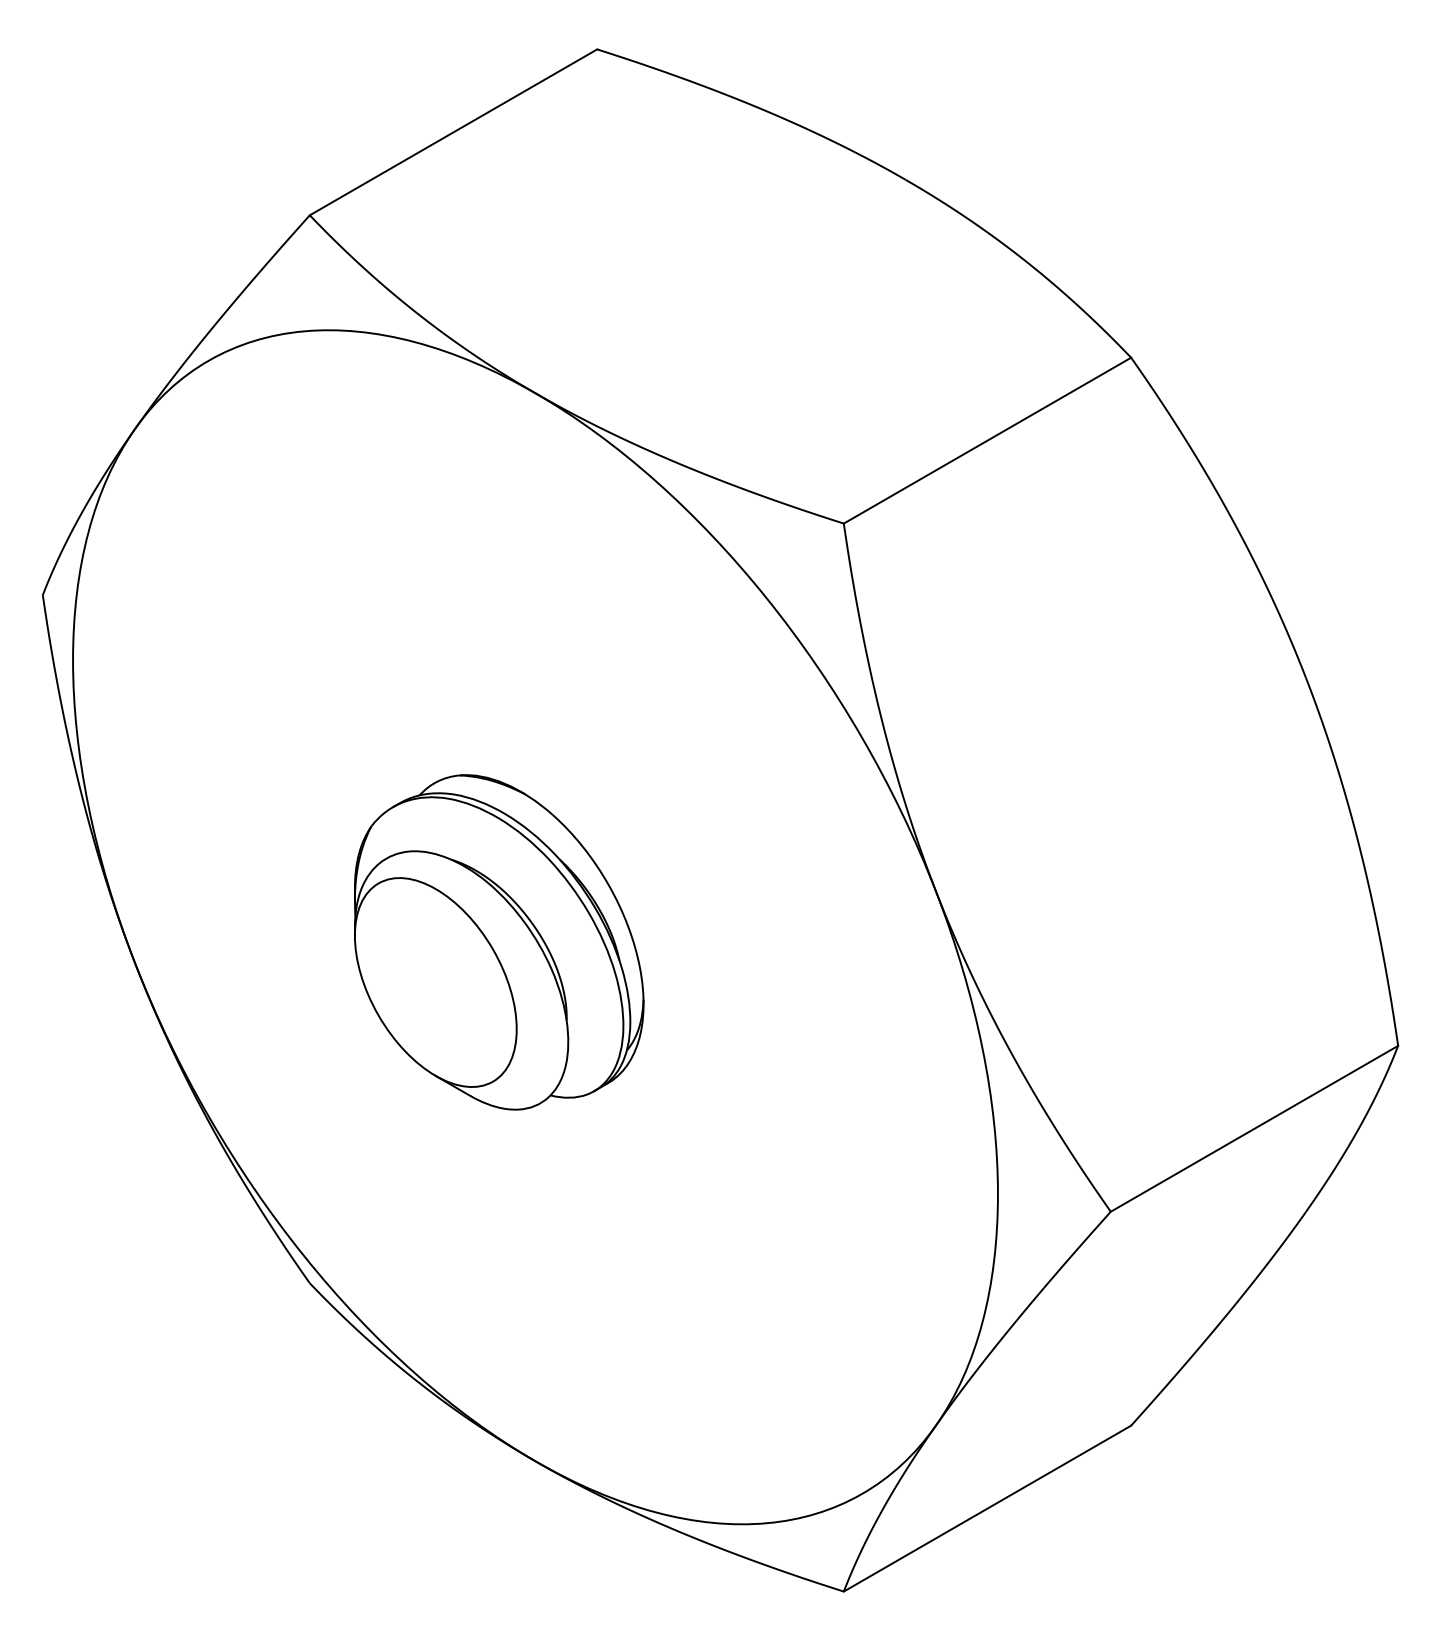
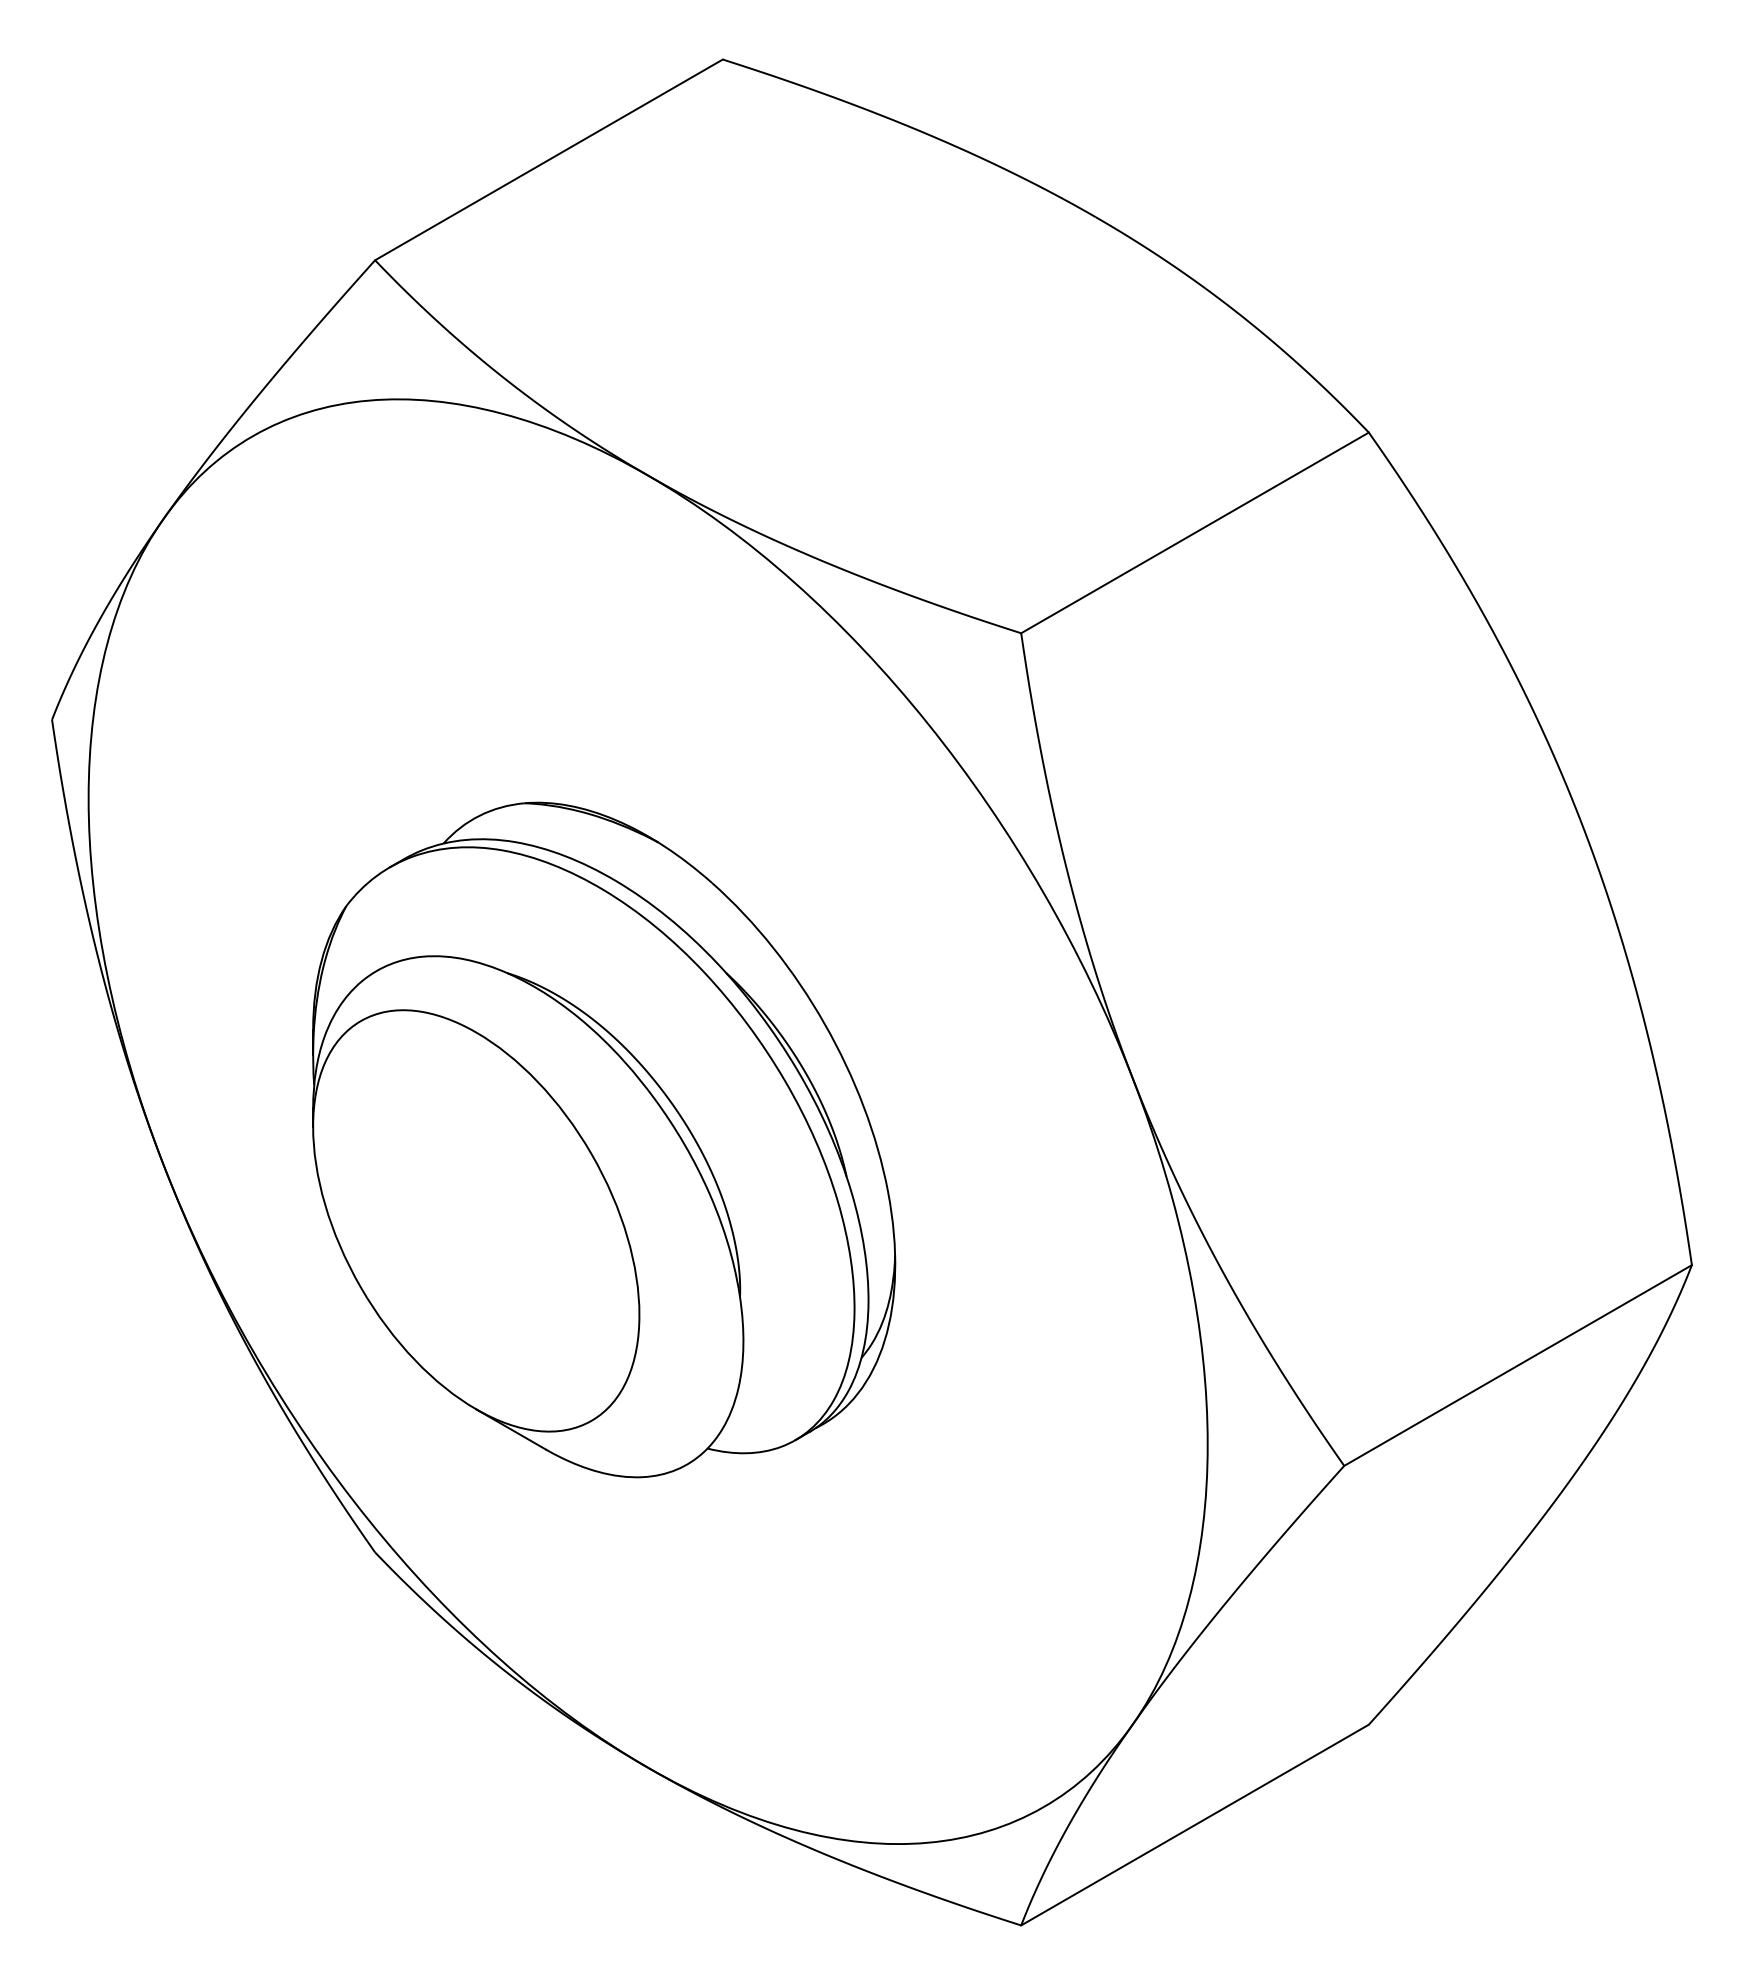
part: (499, 941) -> (604, 1139), size x1.67

